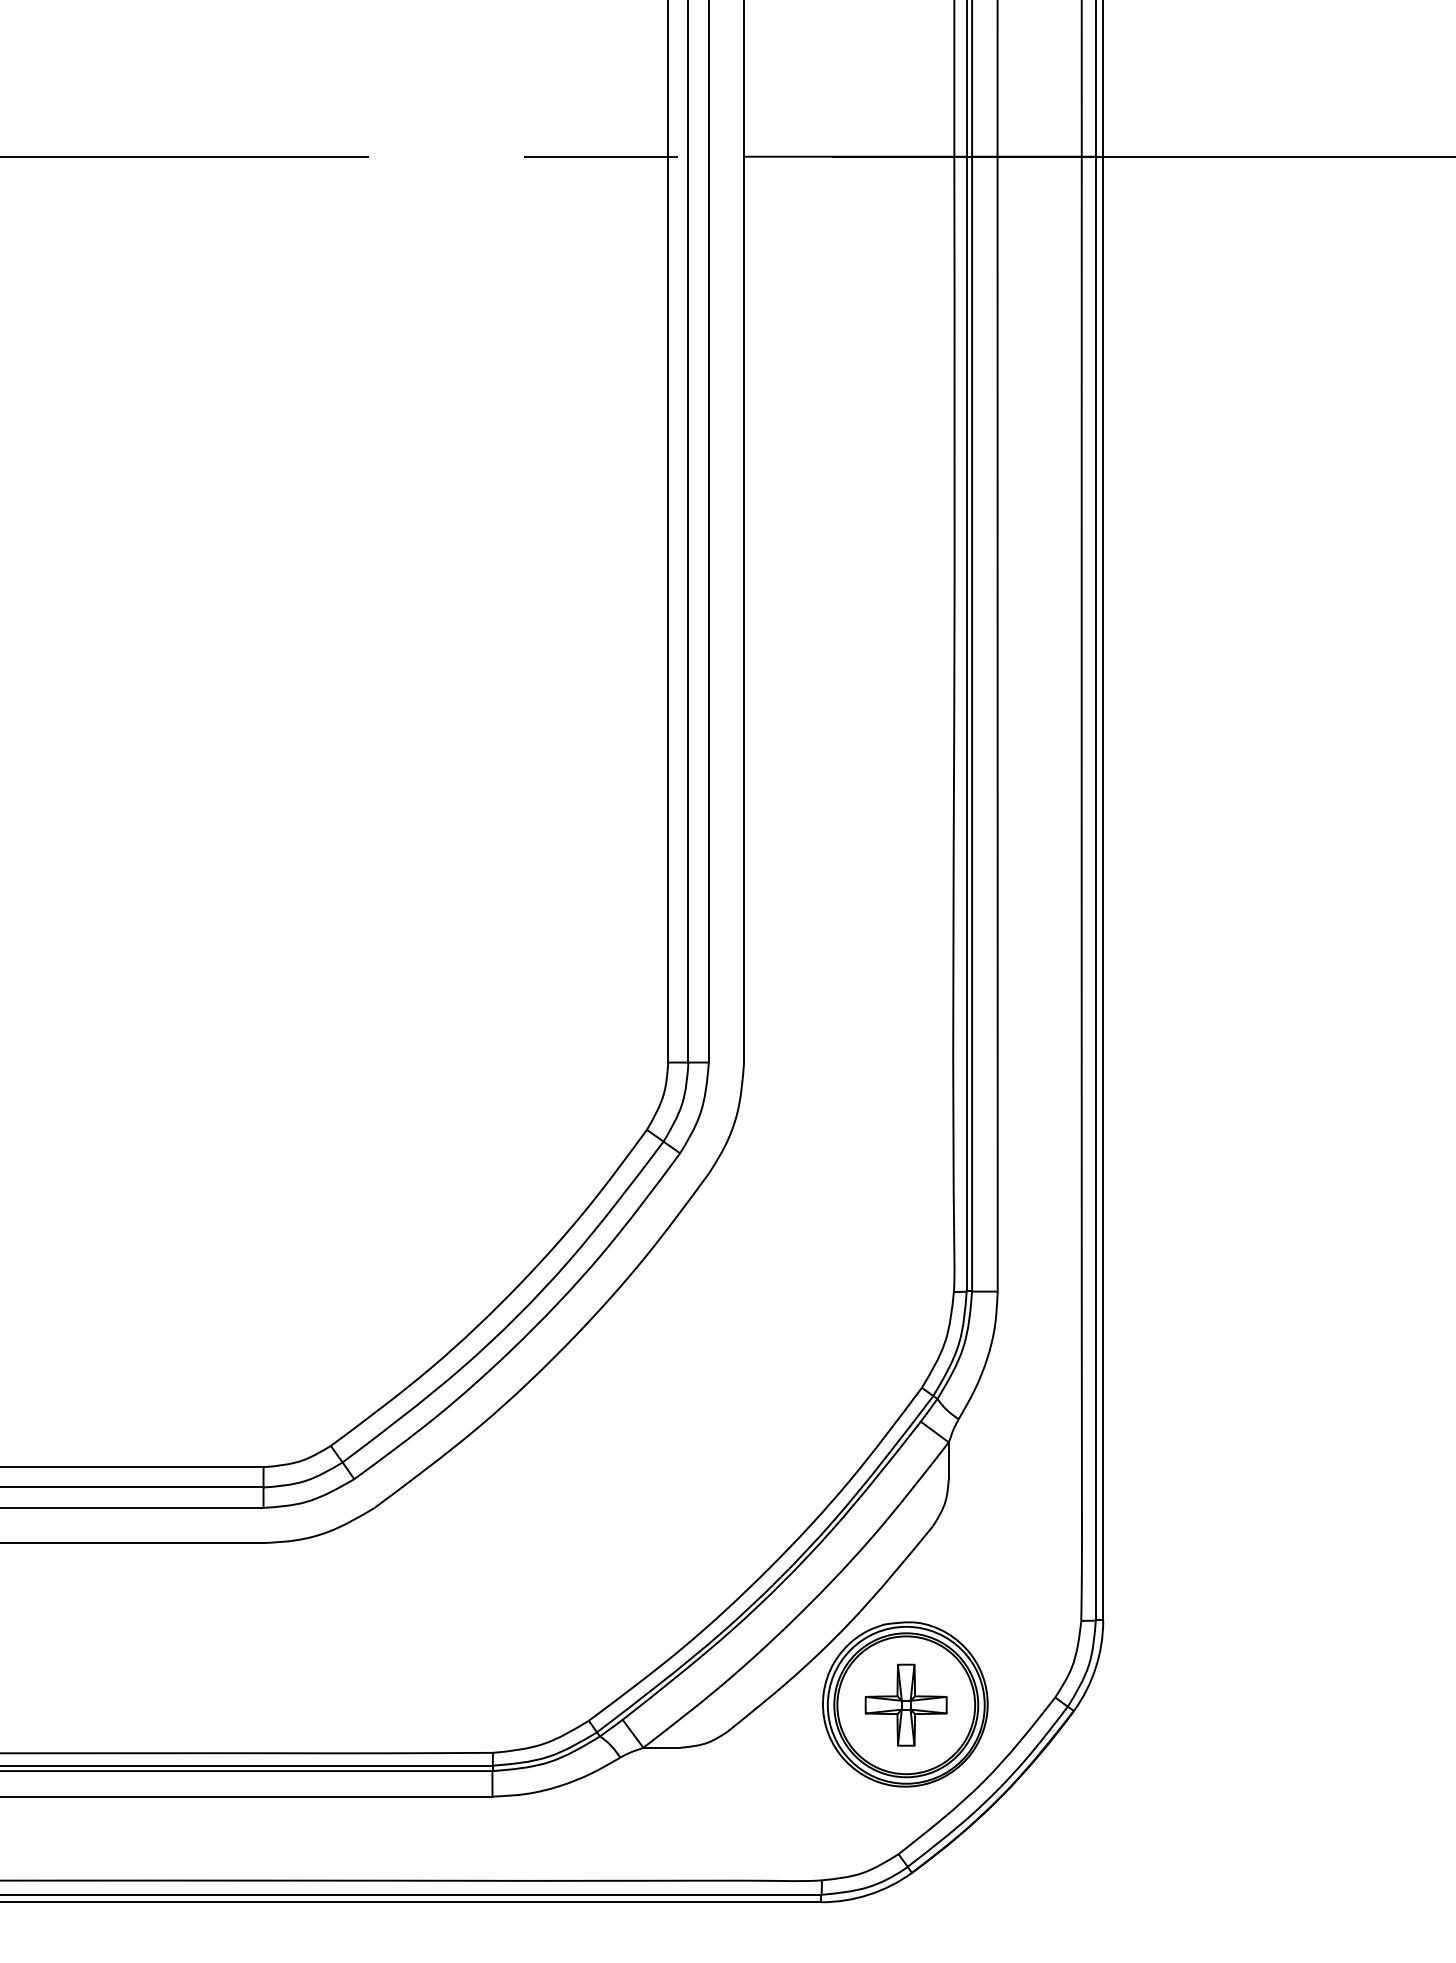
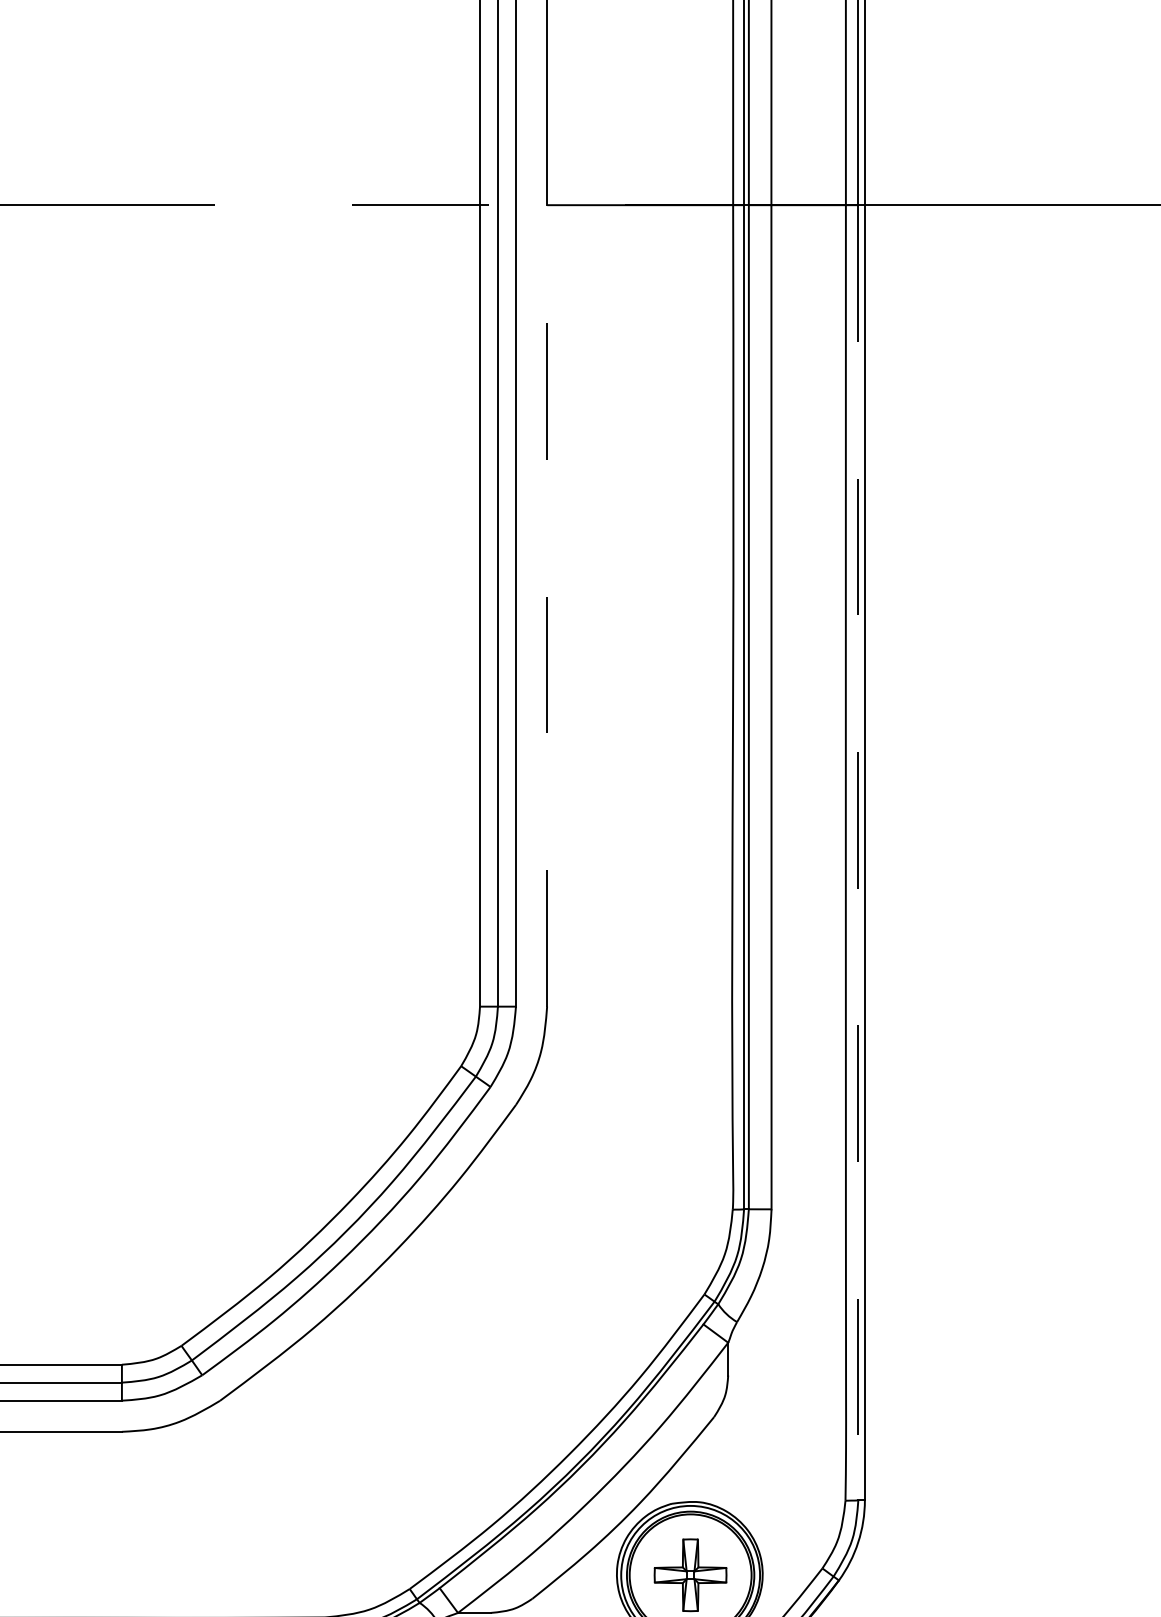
line: (744, 609) -> (547, 605), solid -> dashed
line: (1095, 889) -> (858, 853), solid -> dashed

